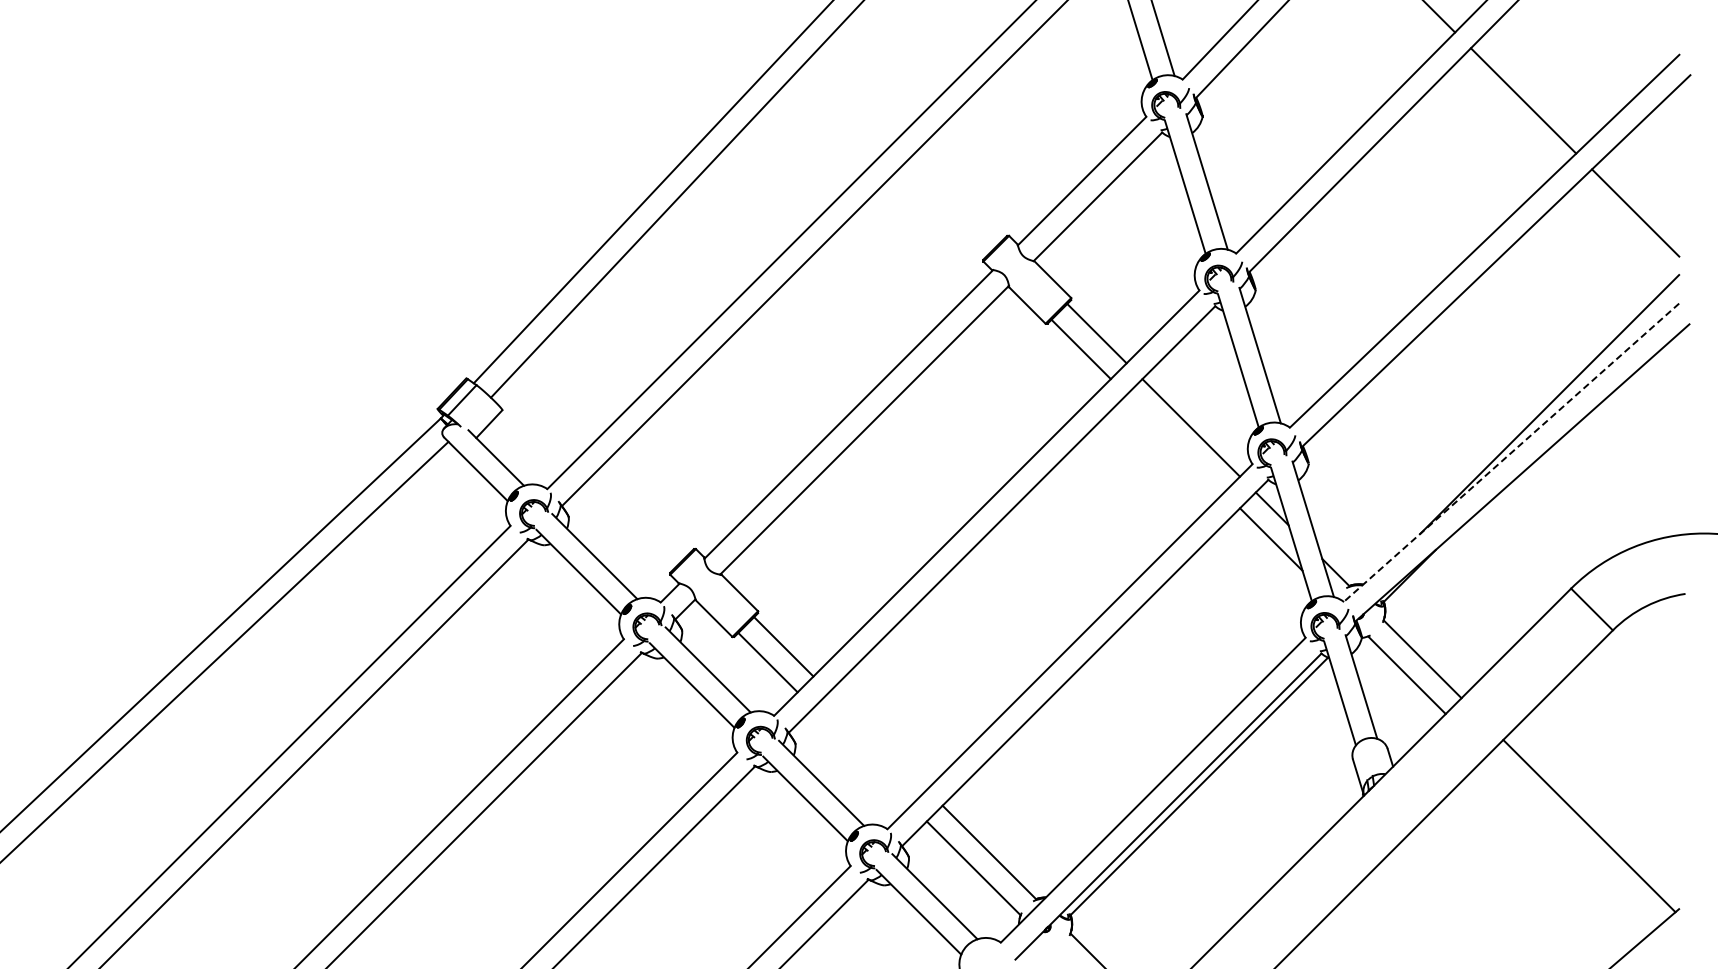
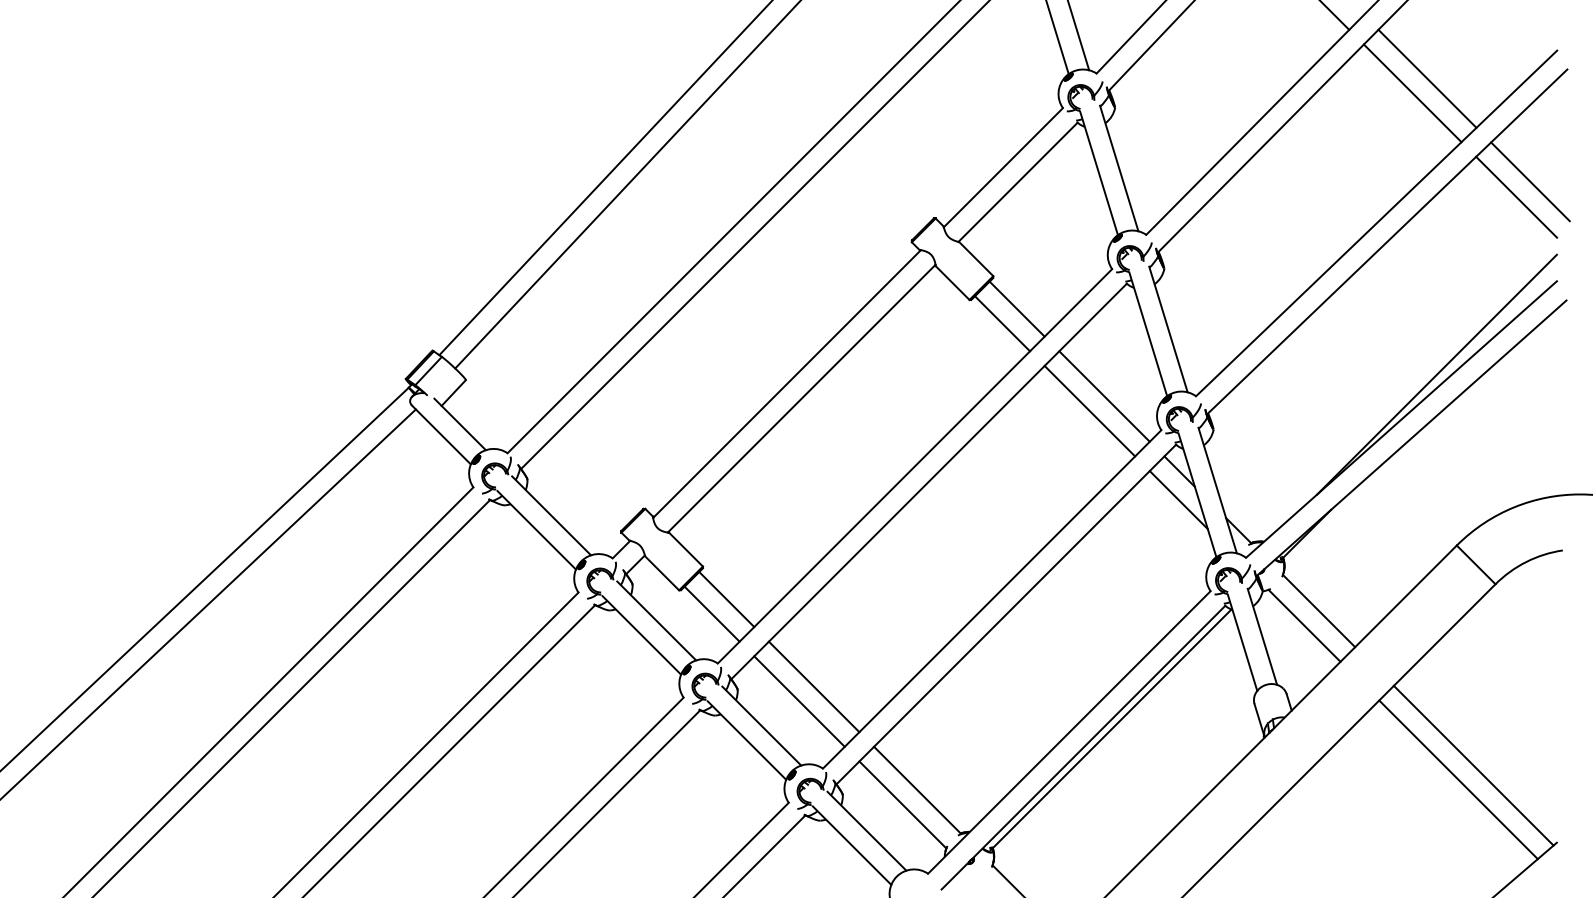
line: (1539, 85) -> (1427, 79), added
line: (1650, 195) -> (1530, 181), added
line: (1175, 443) -> (1089, 410), added
line: (1511, 453) -> (1401, 420), dashed -> solid
line: (877, 740) -> (813, 686), added
line: (862, 756) -> (799, 701), added
line: (1572, 840) -> (1458, 779), added

